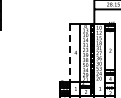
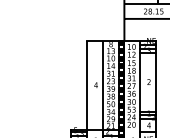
line: (69, 52) -> (86, 84), dashed -> solid

